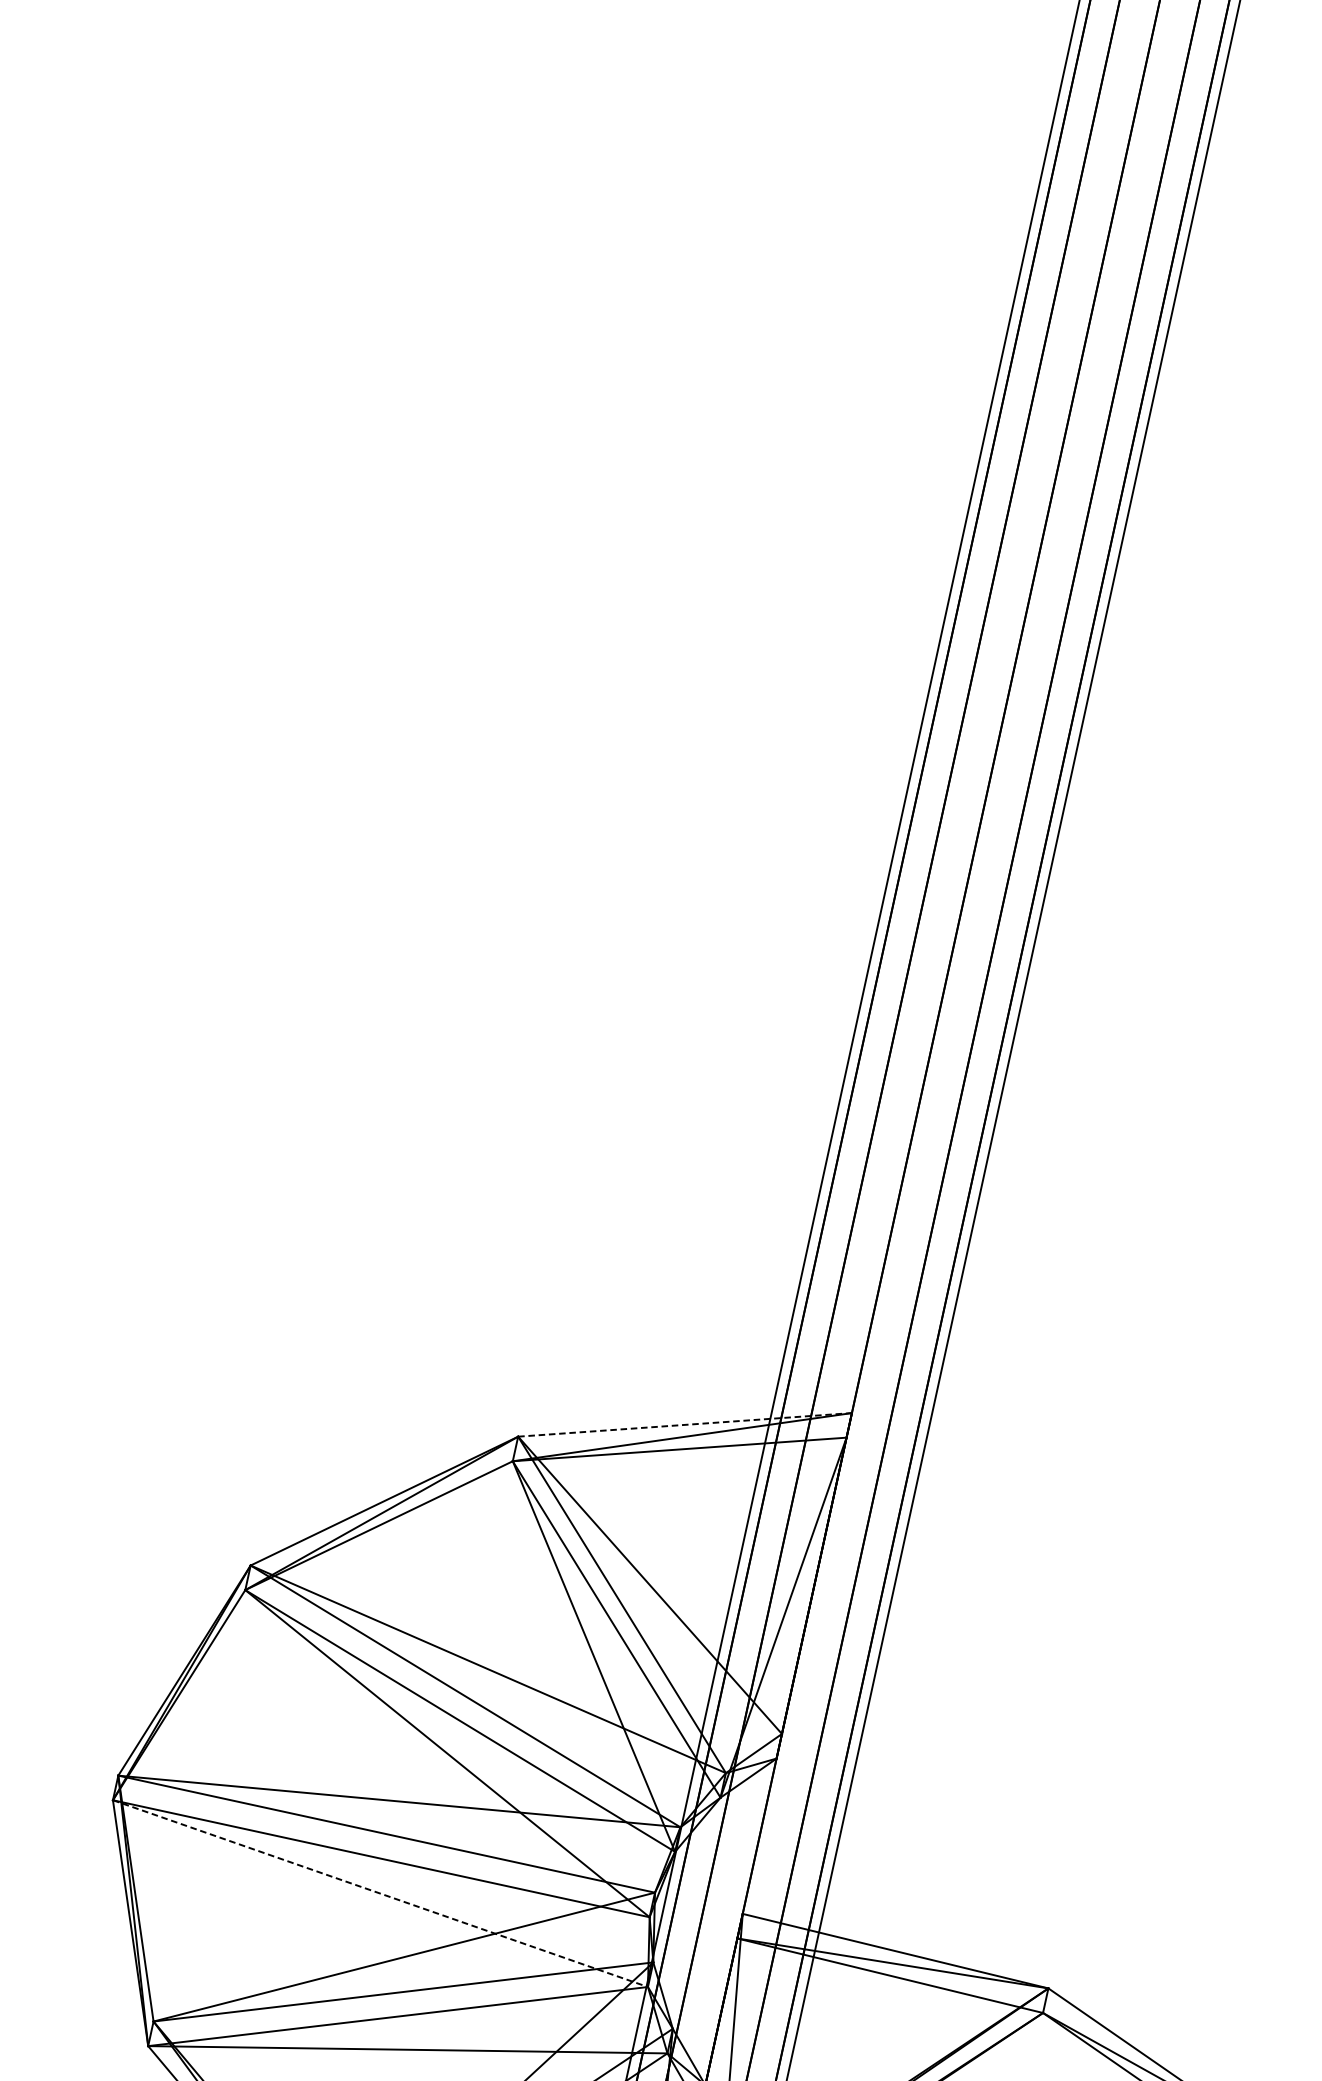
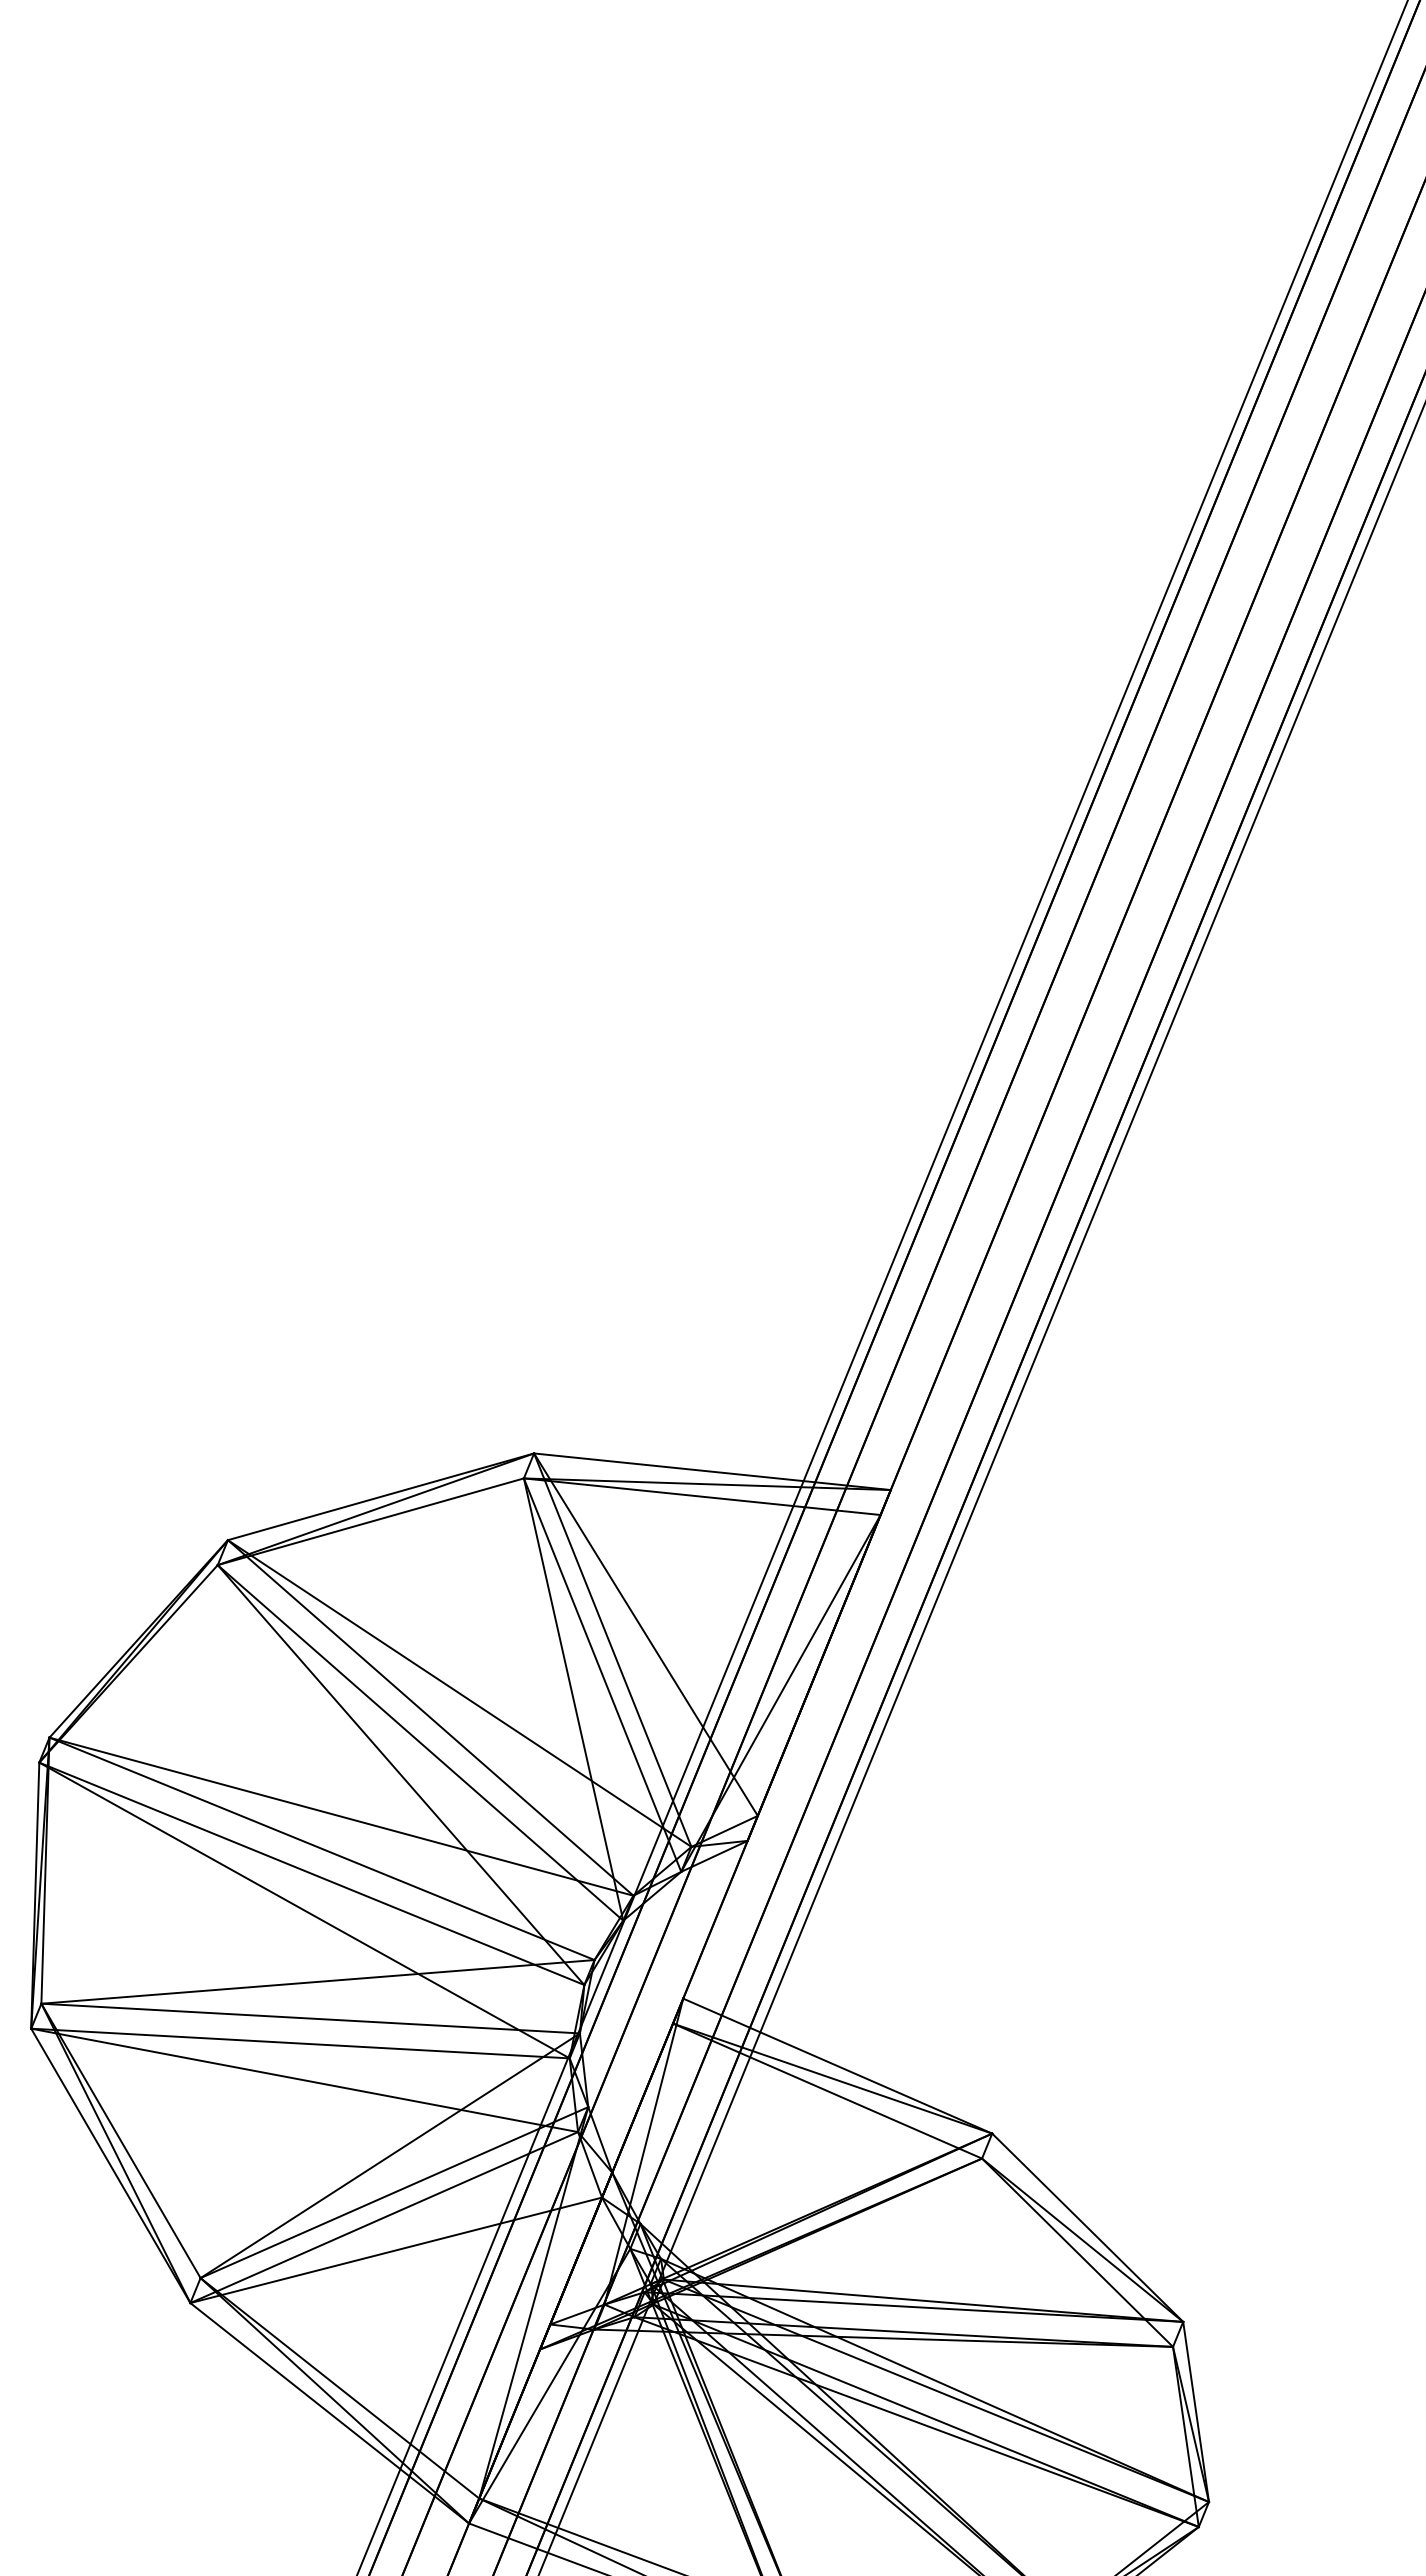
line: (685, 1424) -> (712, 1471), dashed -> solid
line: (380, 1893) -> (304, 1910), dashed -> solid

